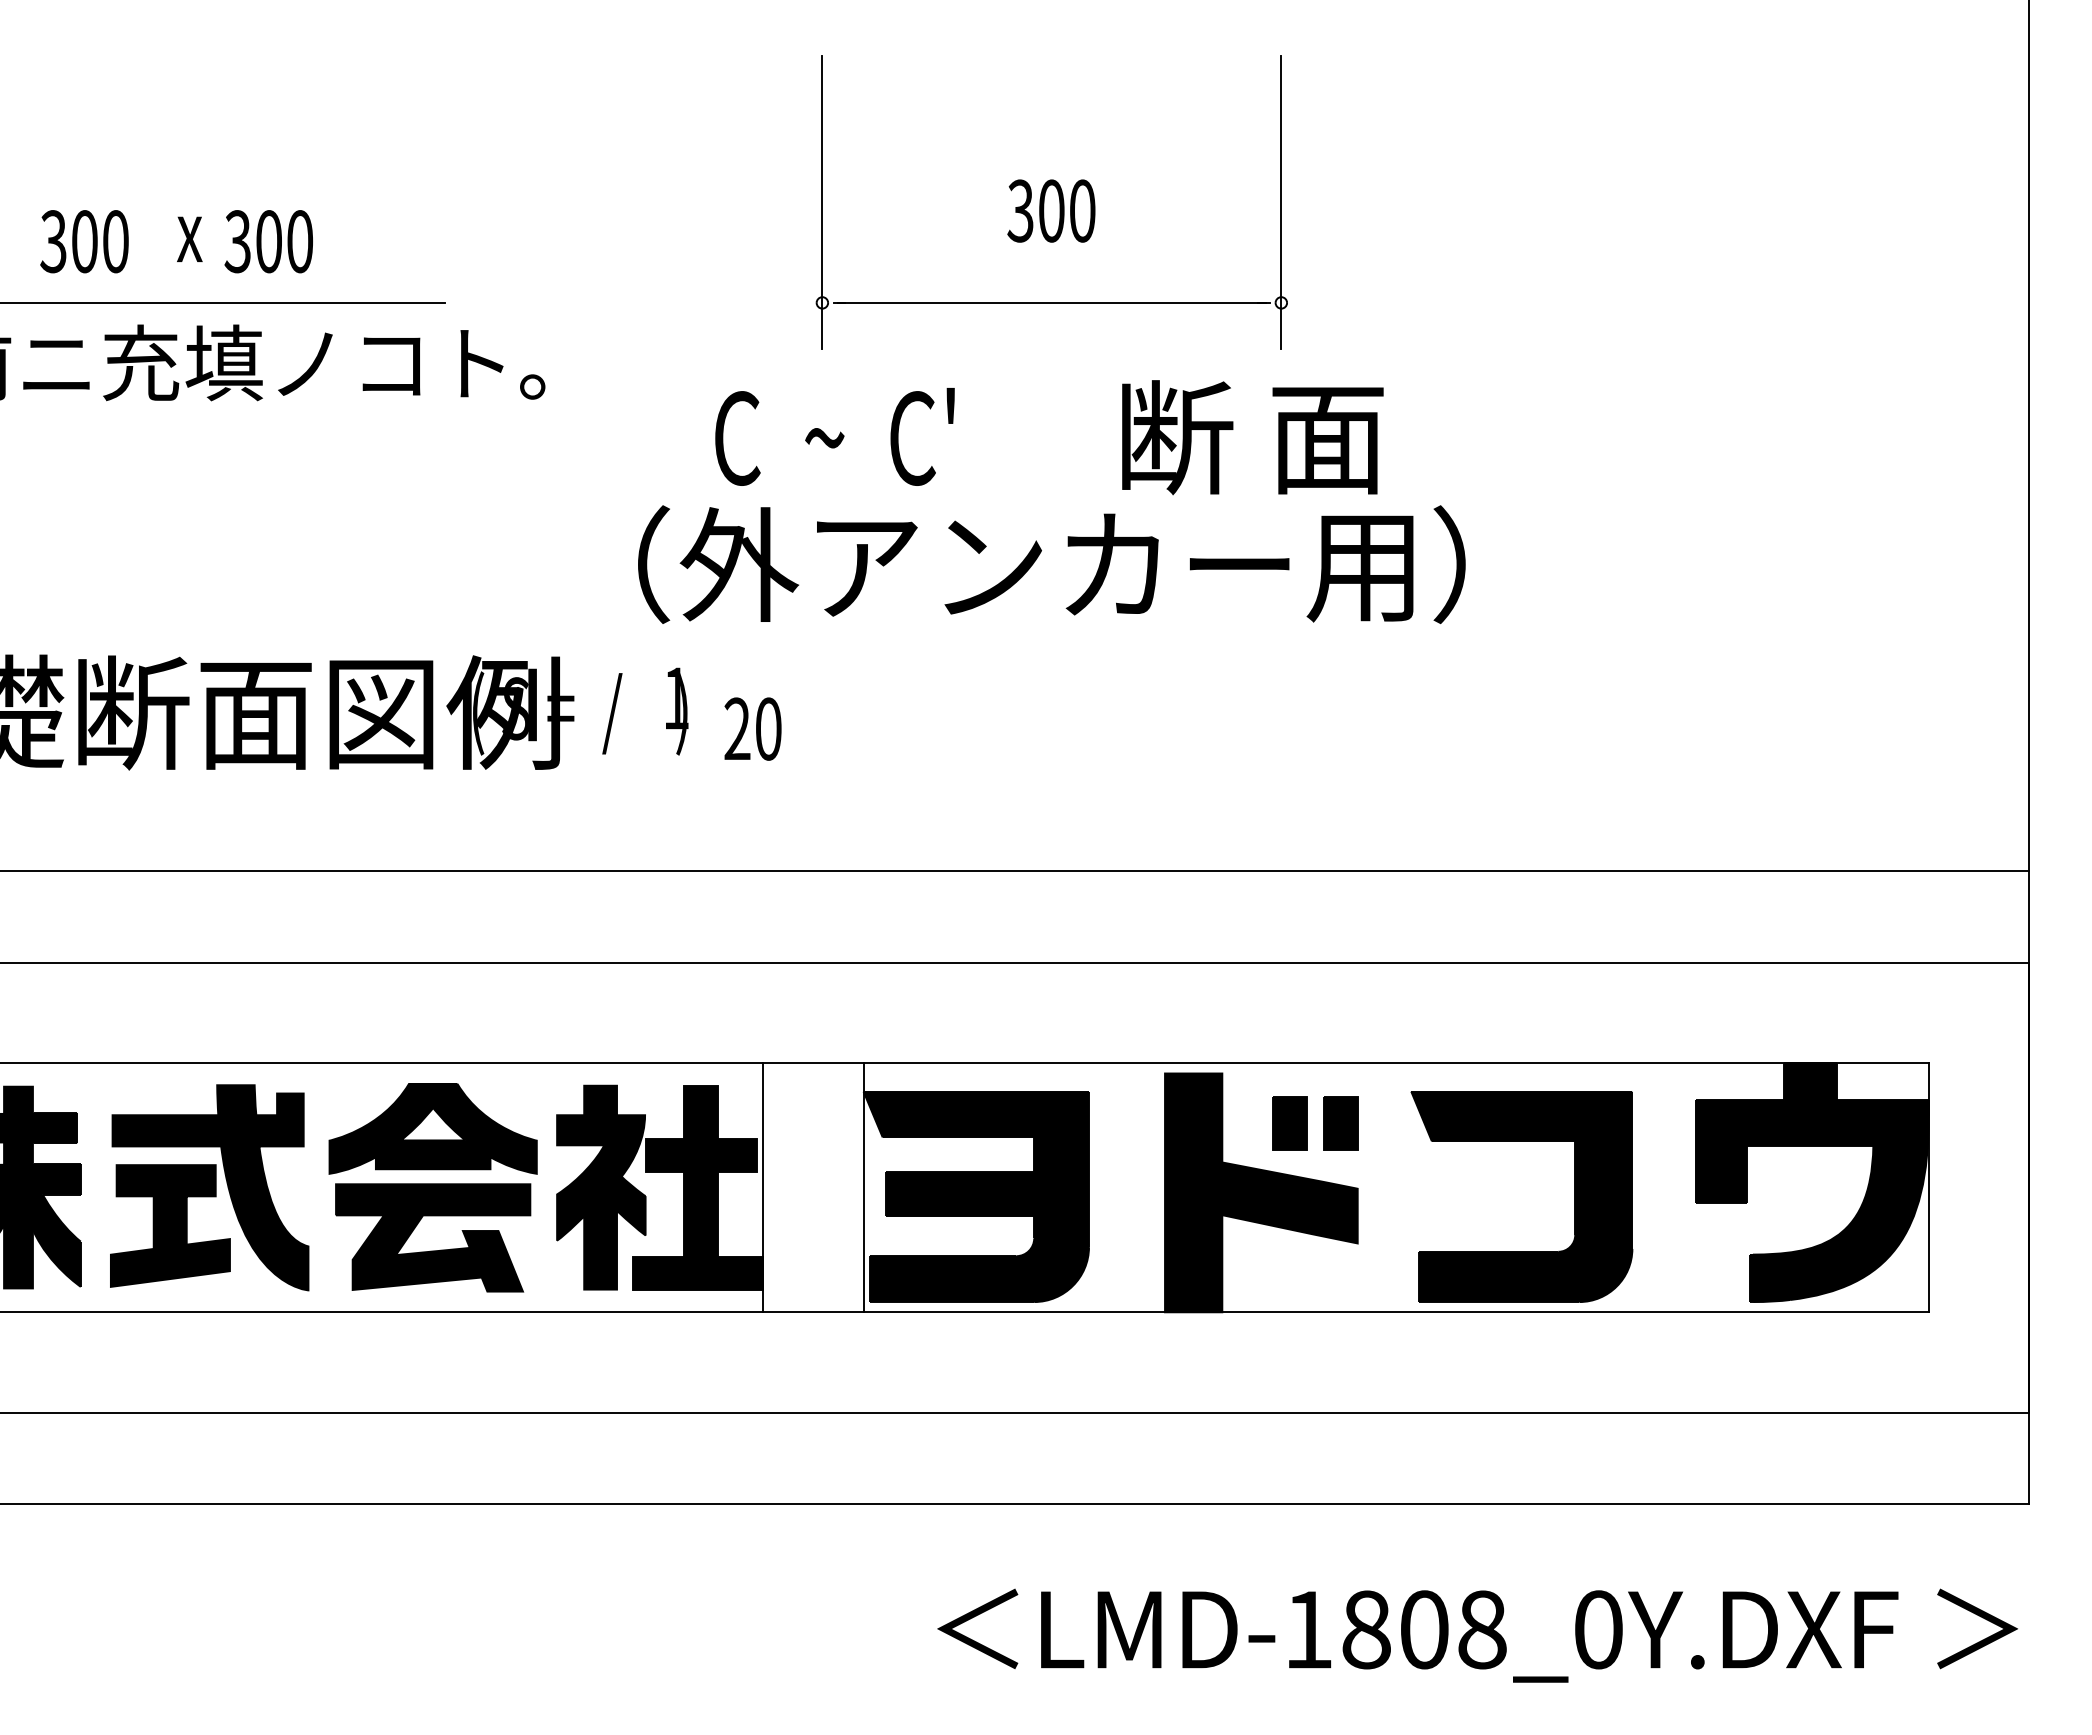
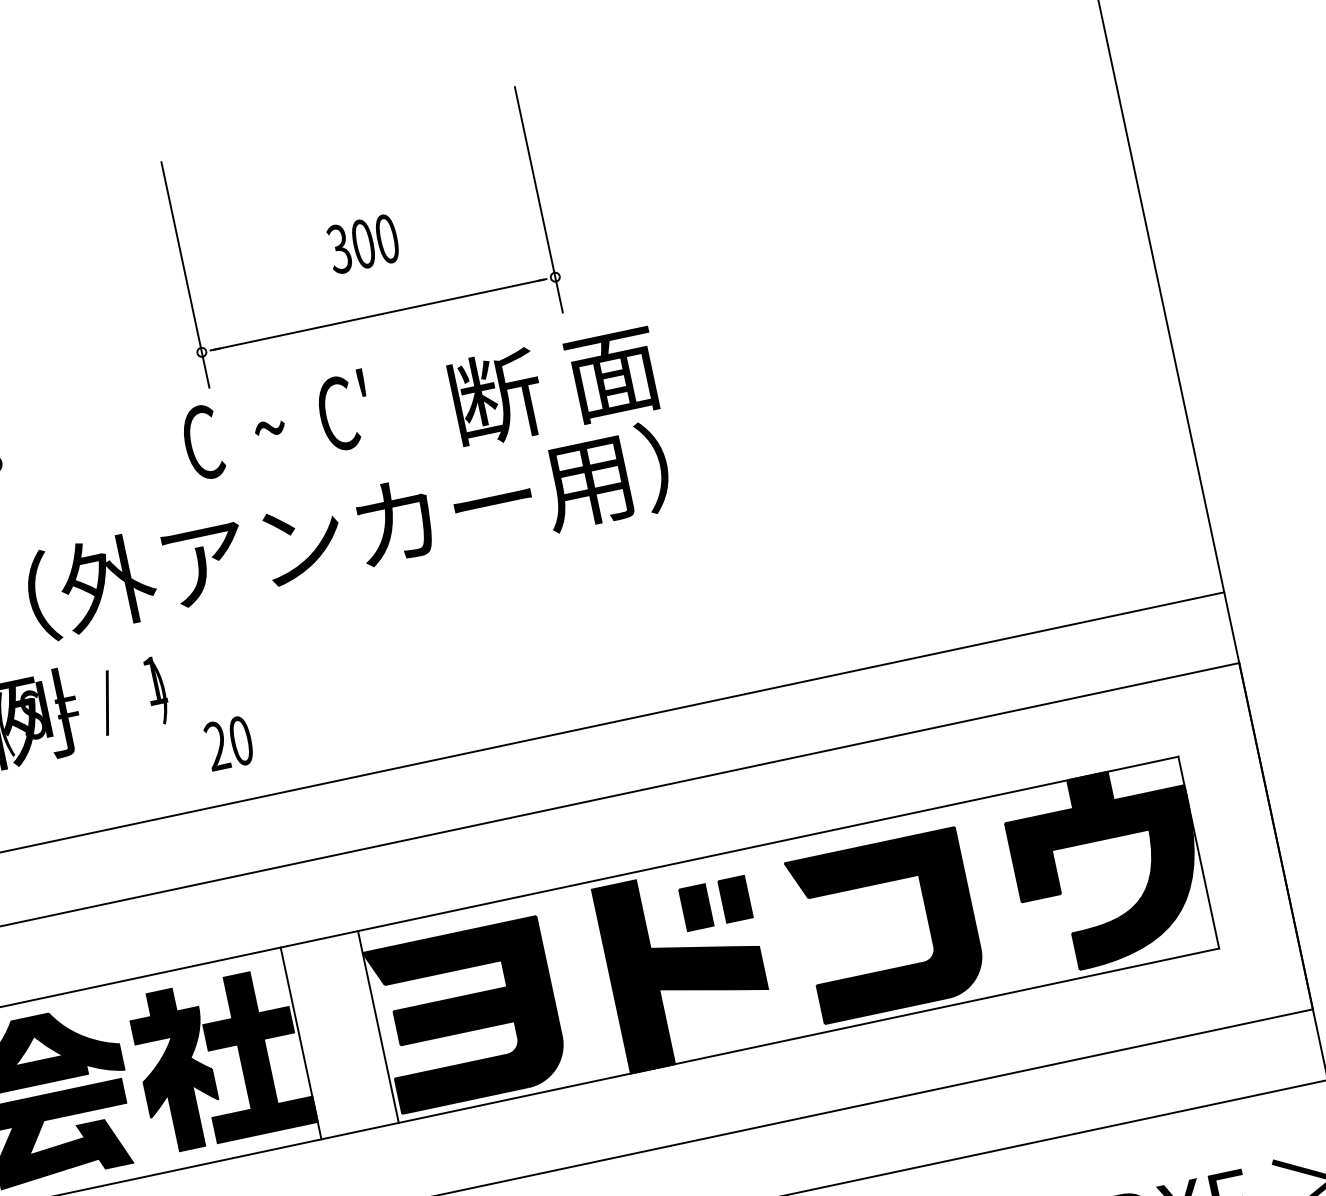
text: (834, 436) -> (277, 425), moved
text: (1051, 564) -> (347, 531), moved
text: (752, 728) -> (228, 743), moved

